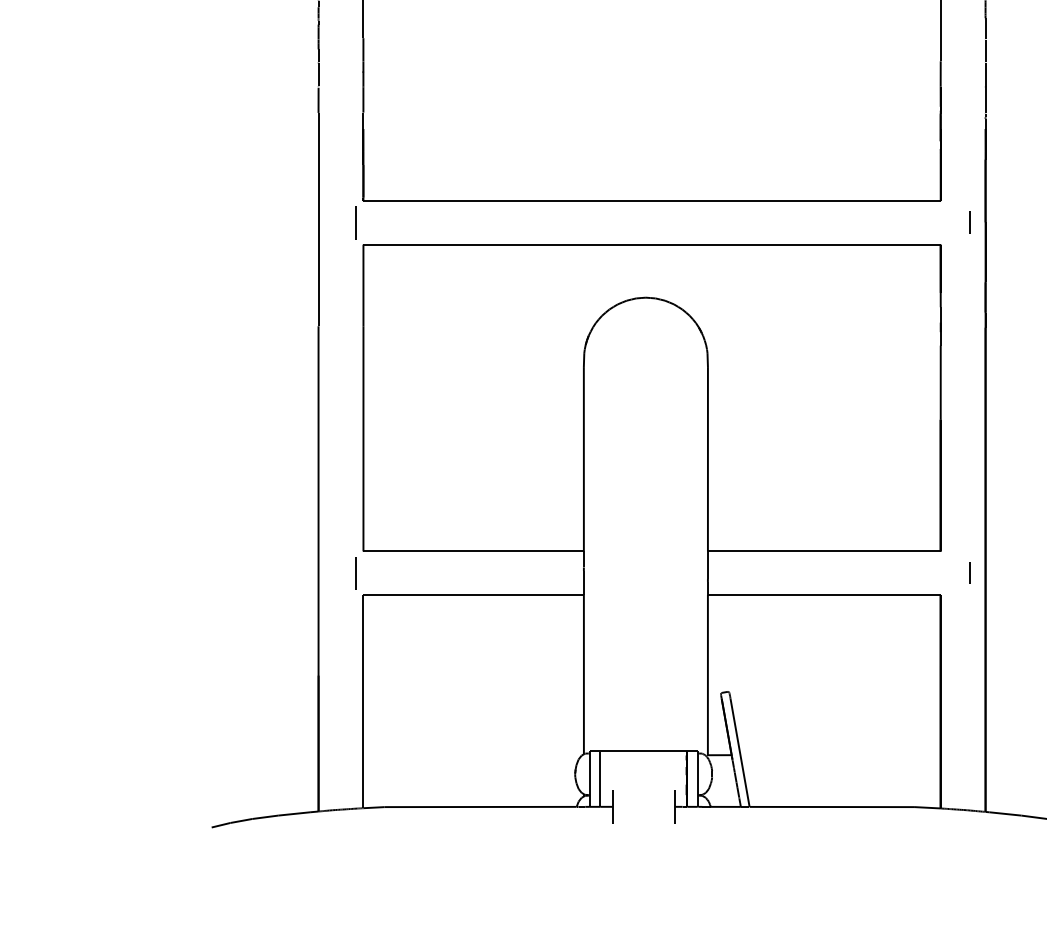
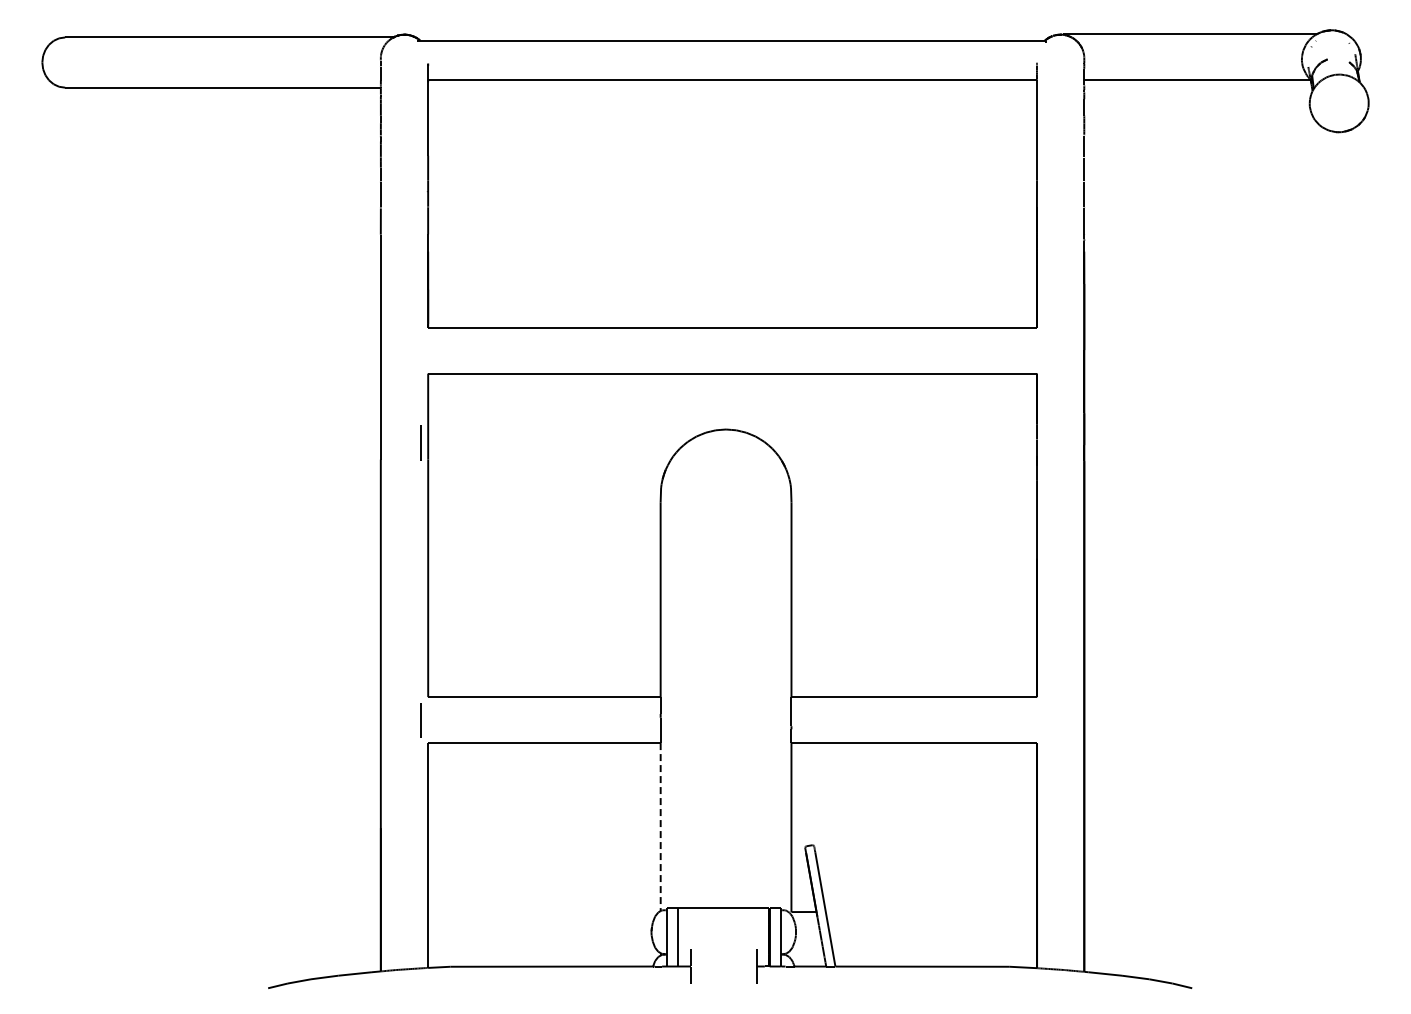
line: (356, 221) -> (420, 442), moved
line: (969, 222) -> (1067, 350), removed
line: (969, 573) -> (1067, 720), removed
line: (583, 675) -> (660, 827), solid -> dashed

